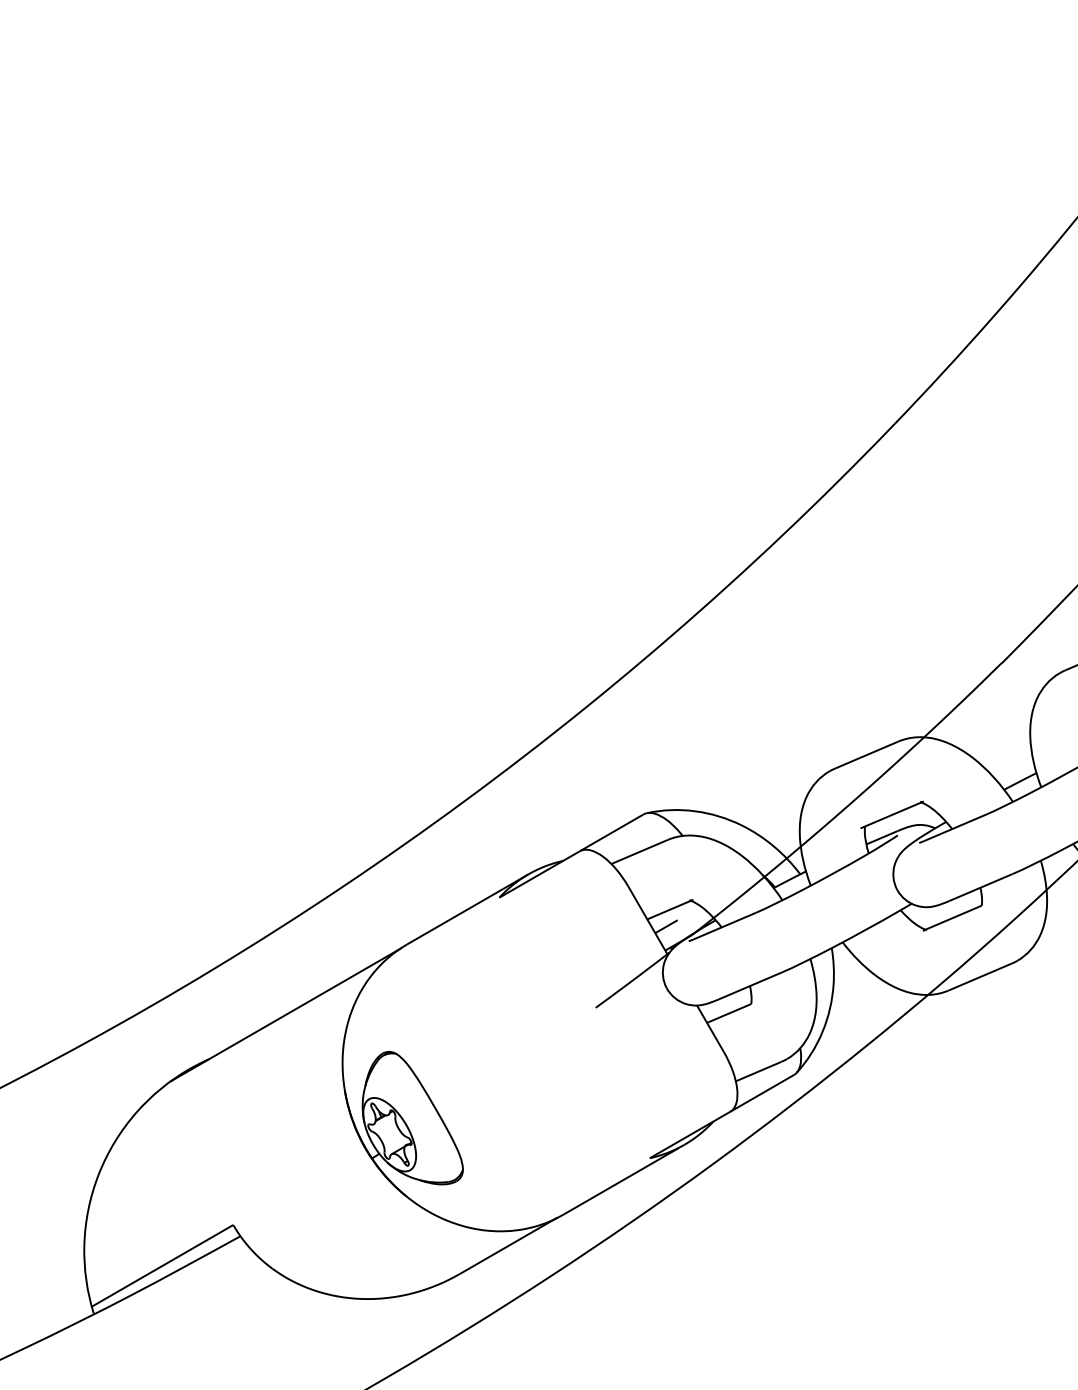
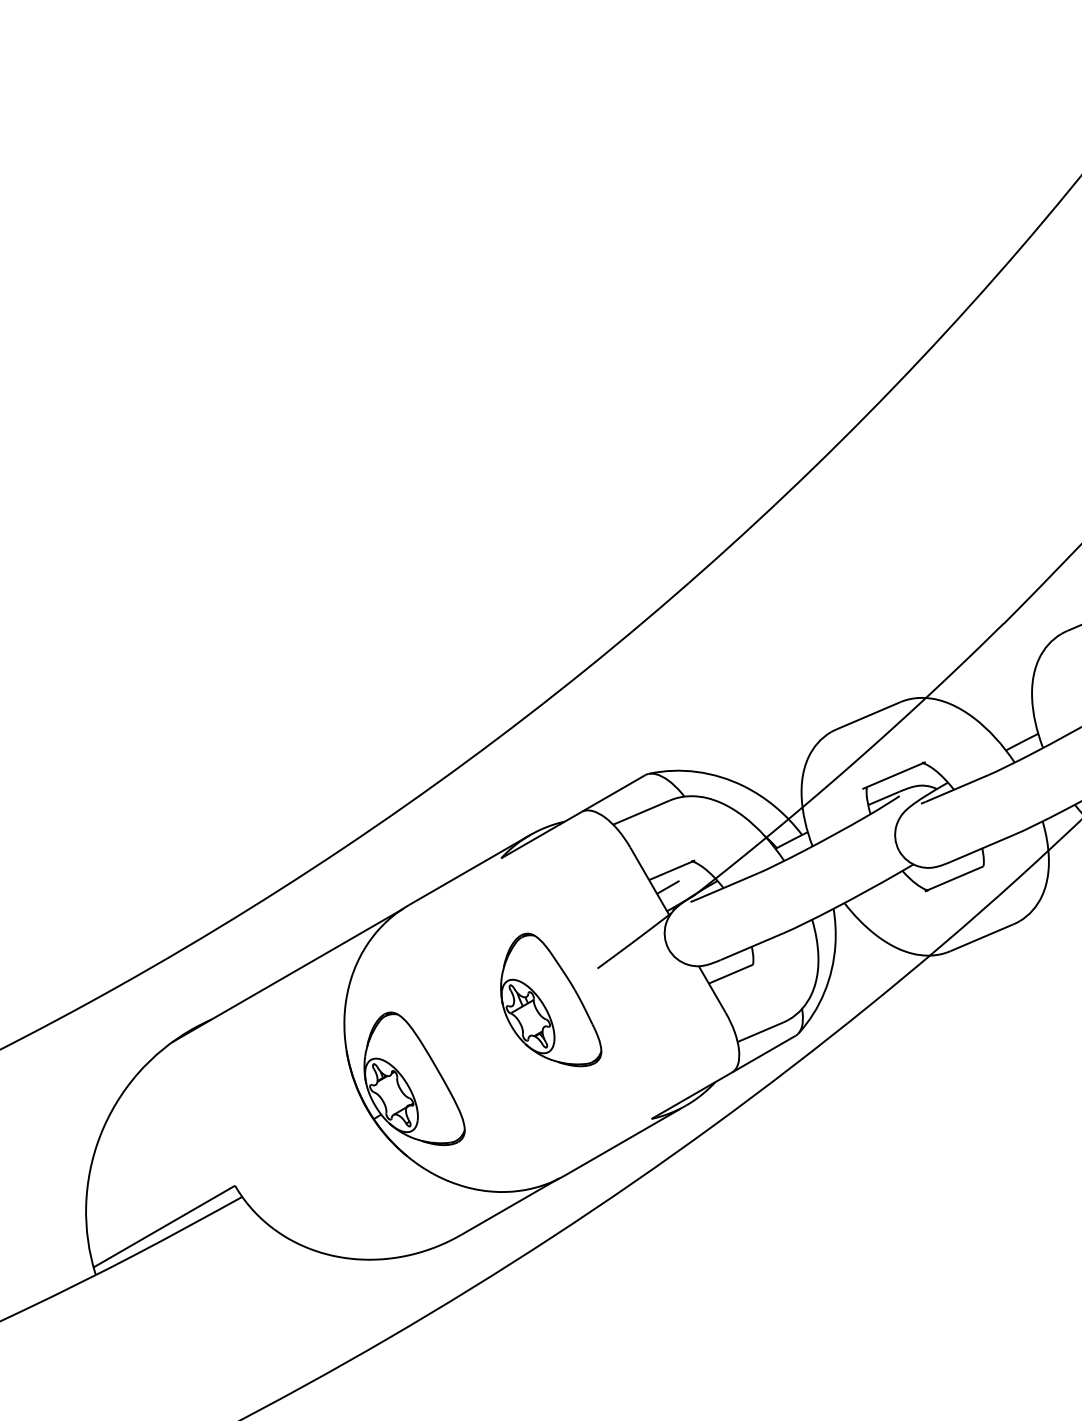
part: (549, 1038) -> (551, 999), added

